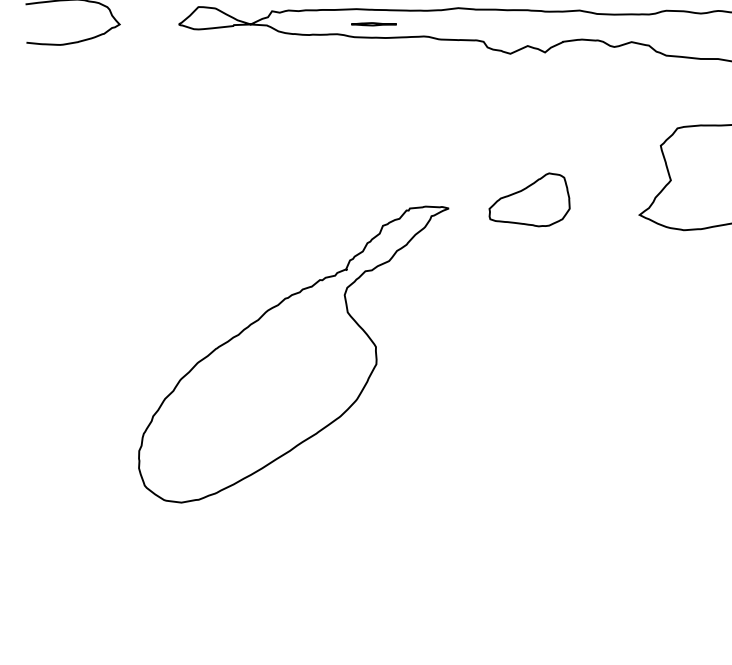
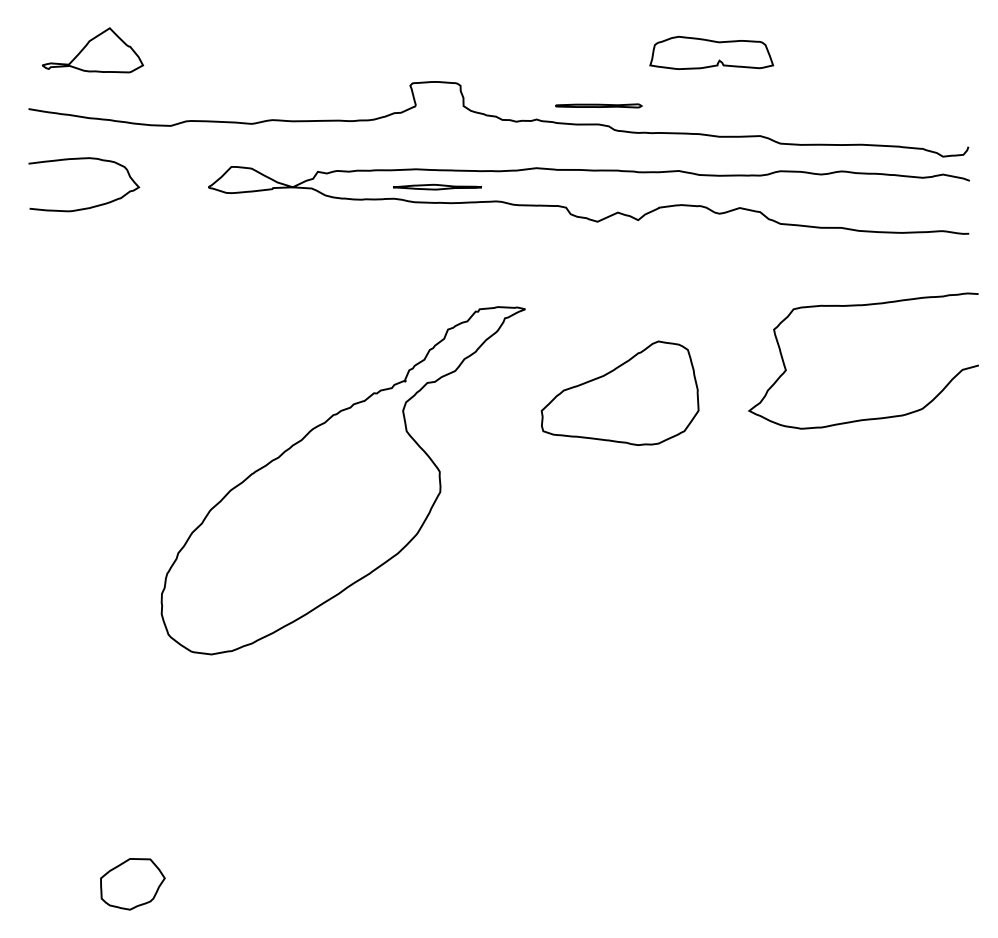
part: (374, 23) -> (437, 186), size x1.67
part: (529, 199) -> (619, 392), size x1.67
part: (293, 354) -> (342, 480), moved
part: (114, 618) -> (132, 884), added

